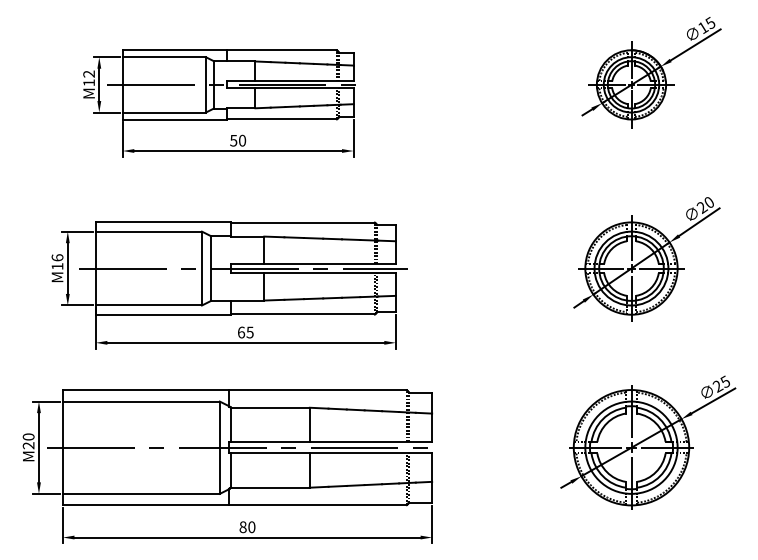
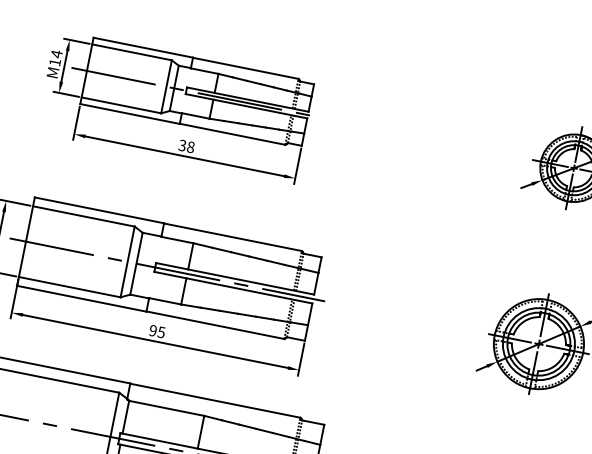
text: (88, 74) -> (56, 54), 12 -> 14
text: (238, 140) -> (187, 146), 50 -> 38
text: (241, 332) -> (153, 330), 65 -> 95

